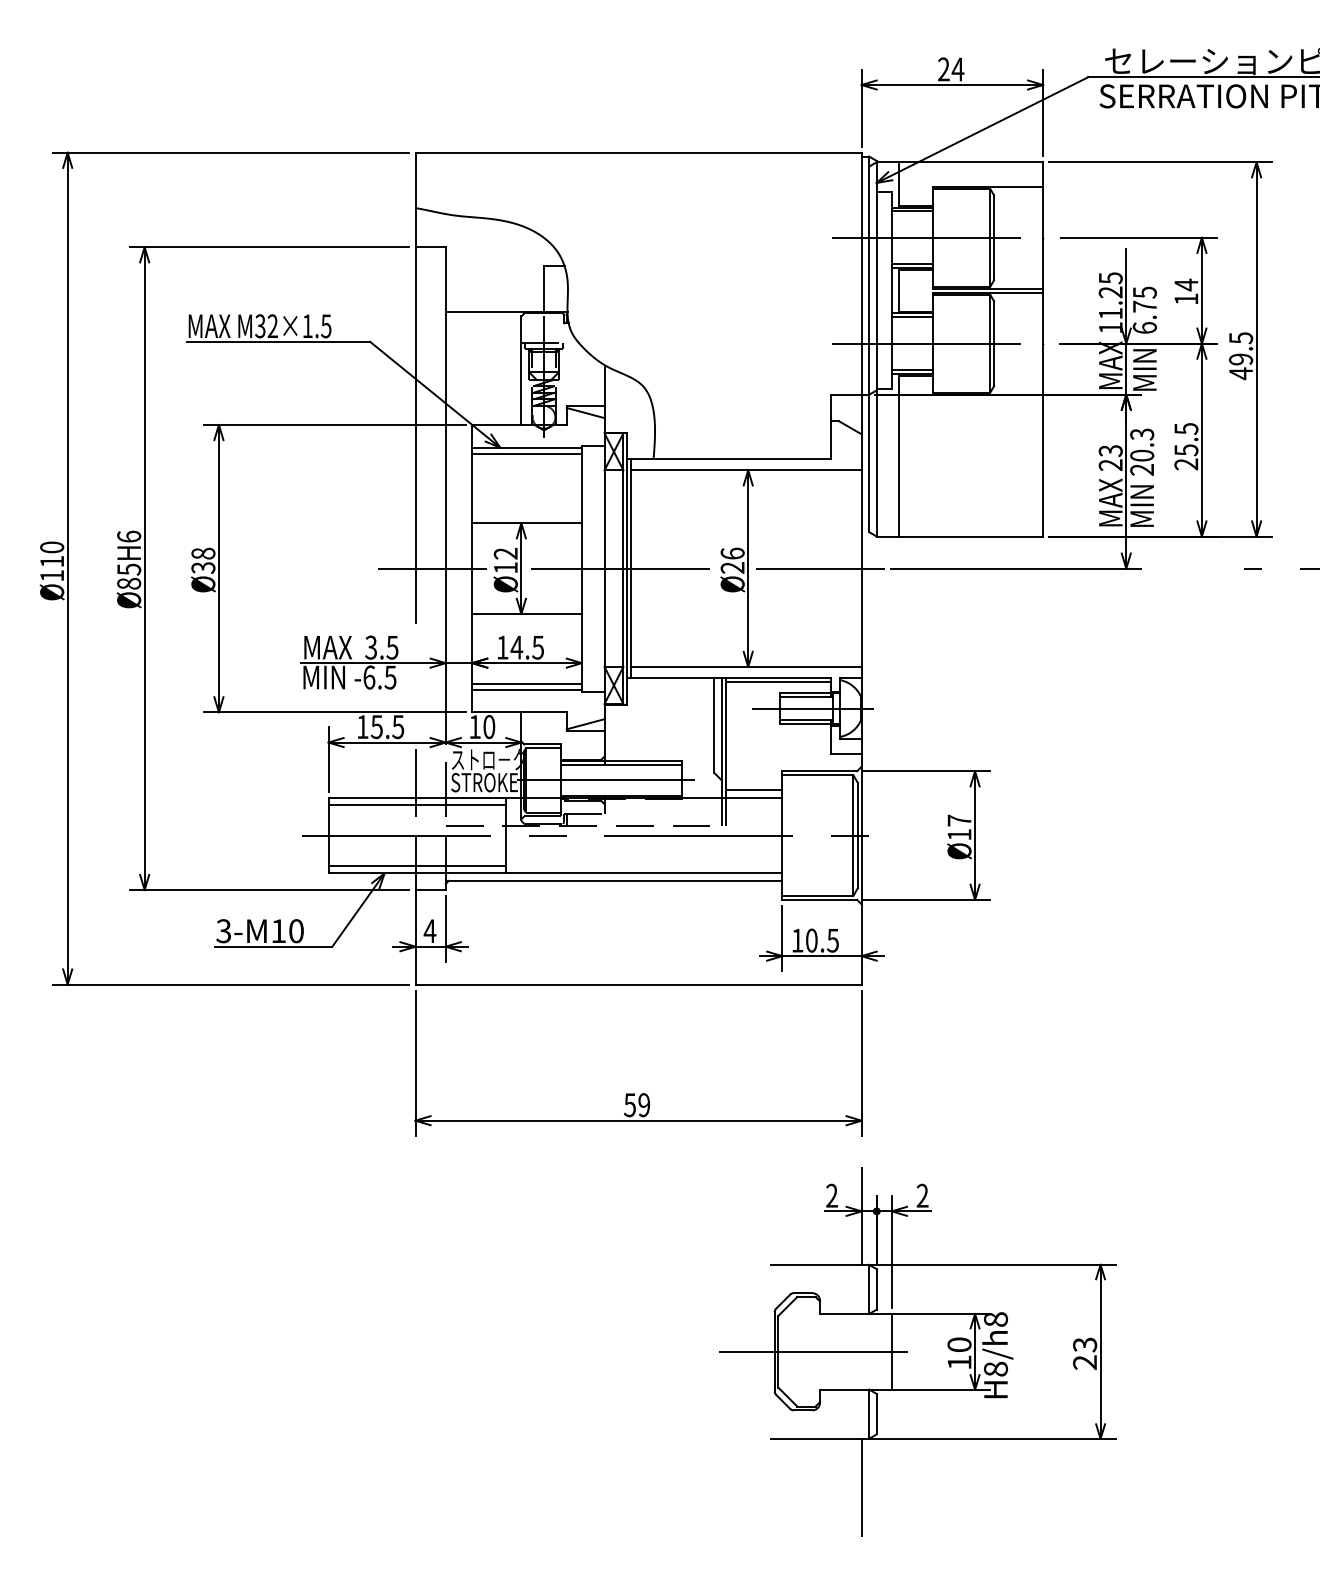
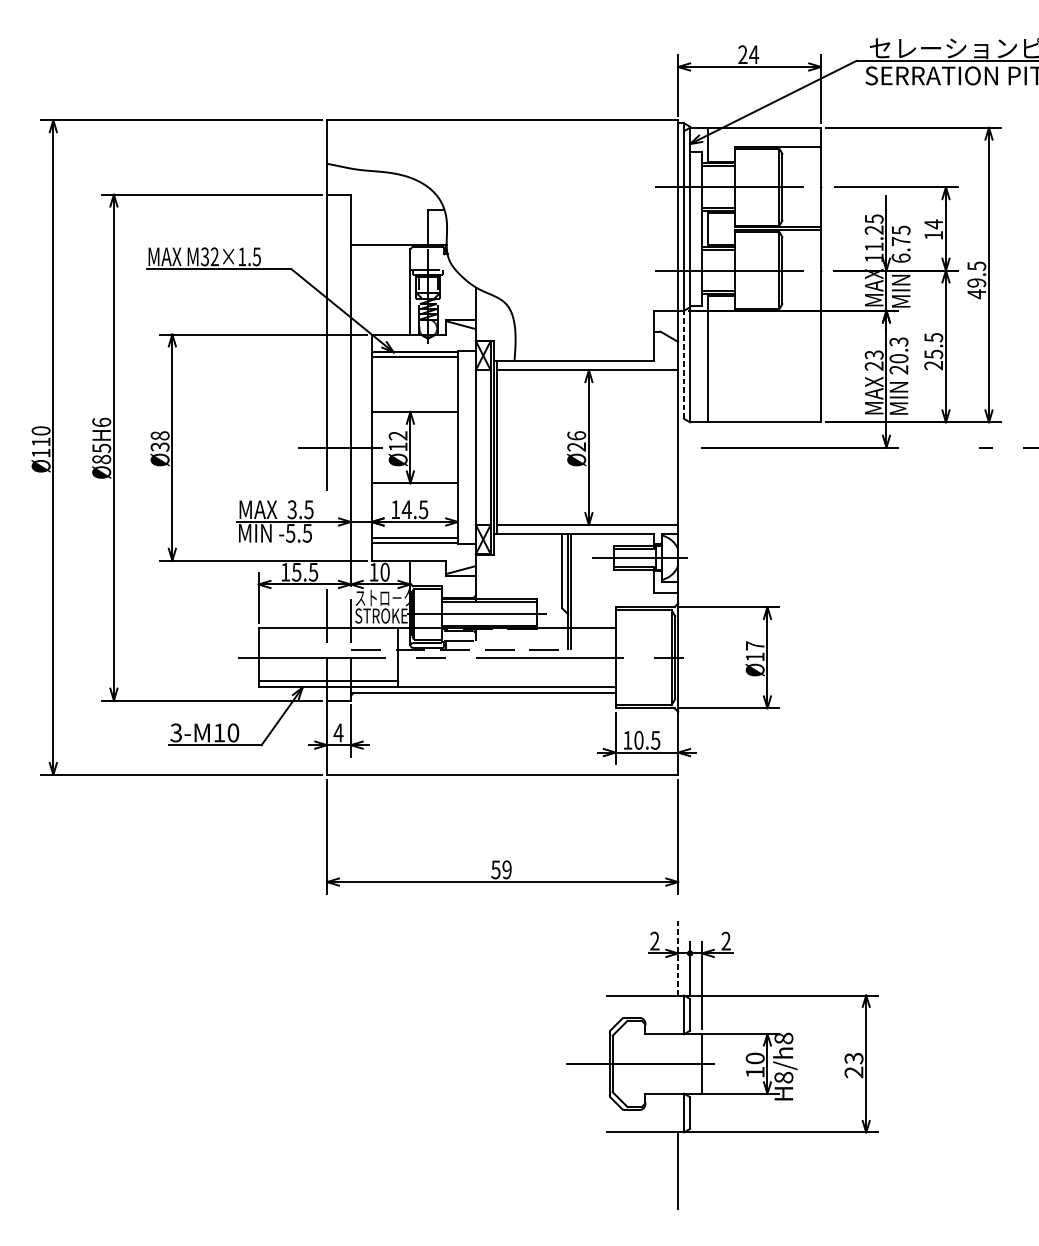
line: (869, 463) -> (684, 364), solid -> dashed
line: (620, 568) -> (488, 447), removed
line: (820, 568) -> (645, 447), removed
text: (369, 677) -> (290, 533), -6.5 -> -5.5
line: (778, 682) -> (612, 537), removed
line: (753, 790) -> (593, 622), removed
line: (417, 805) -> (328, 634), removed
line: (861, 1215) -> (678, 956), solid -> dashed

